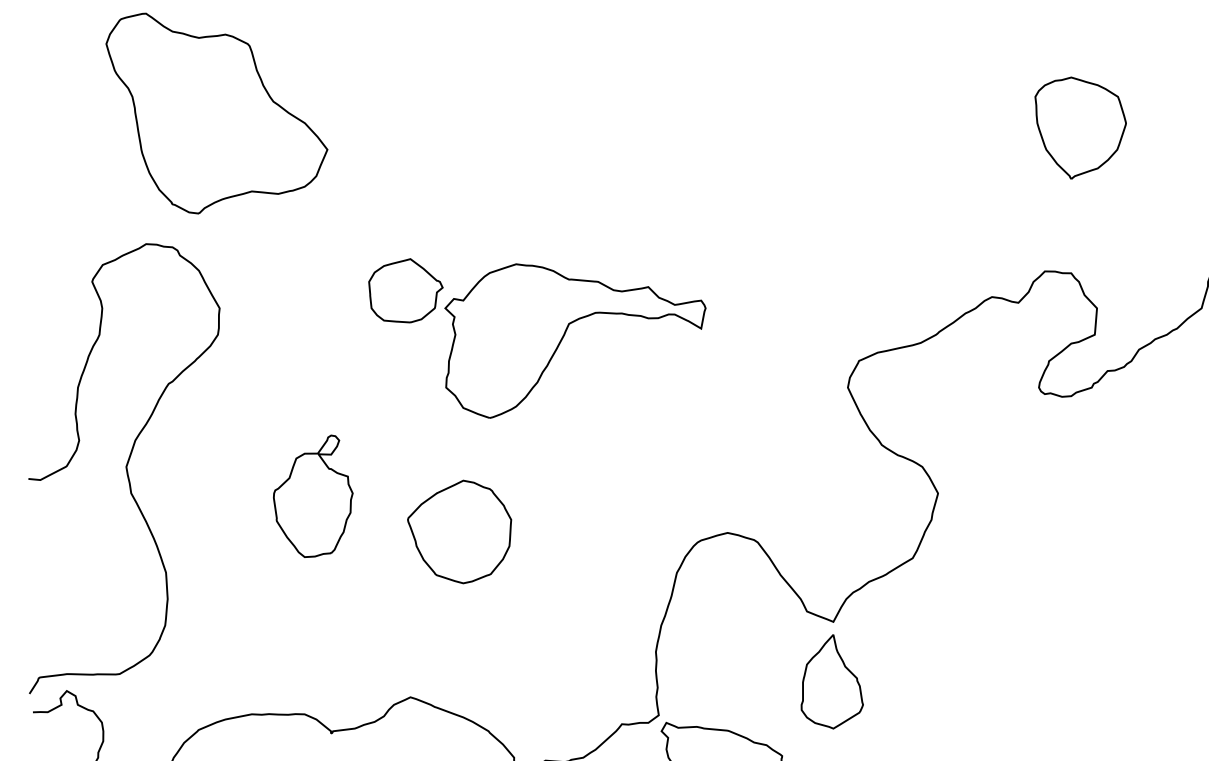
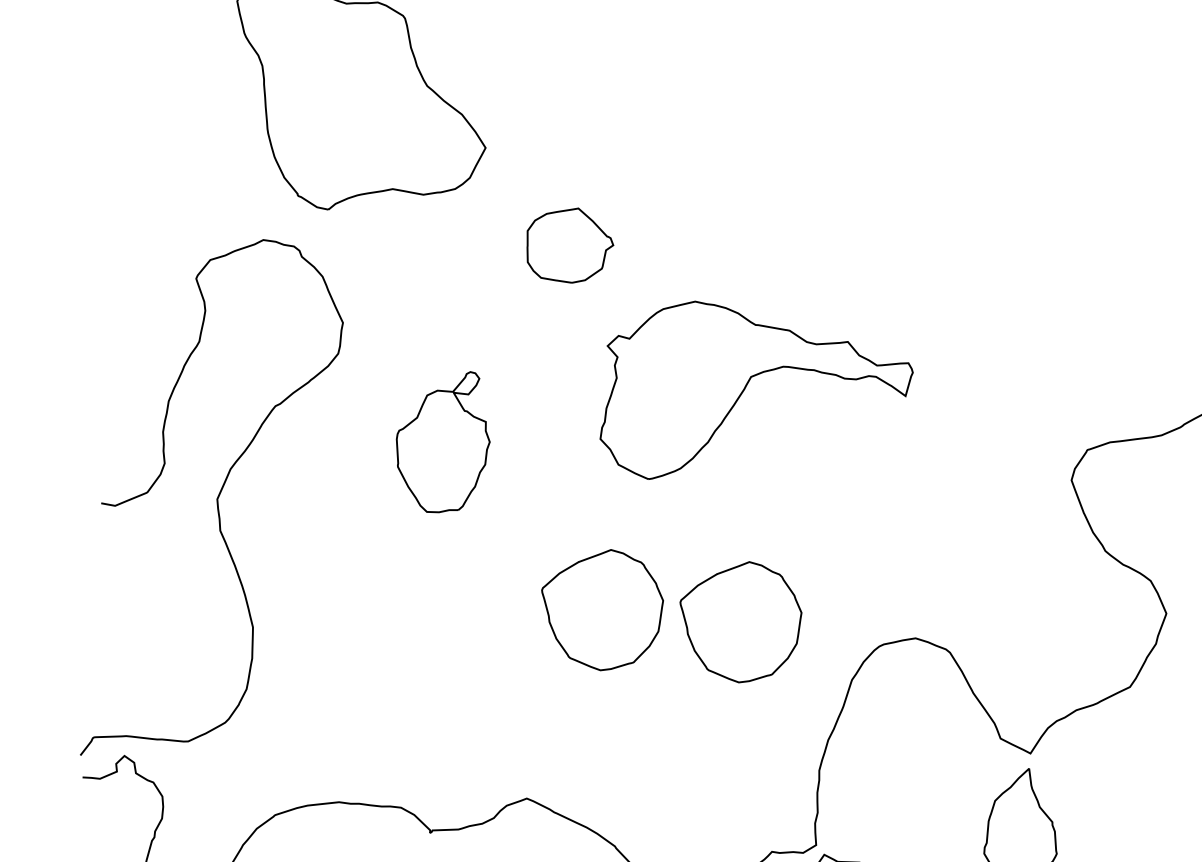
part: (405, 290) -> (569, 244), moved
part: (313, 495) -> (443, 440), moved
part: (577, 531) -> (739, 621), added

